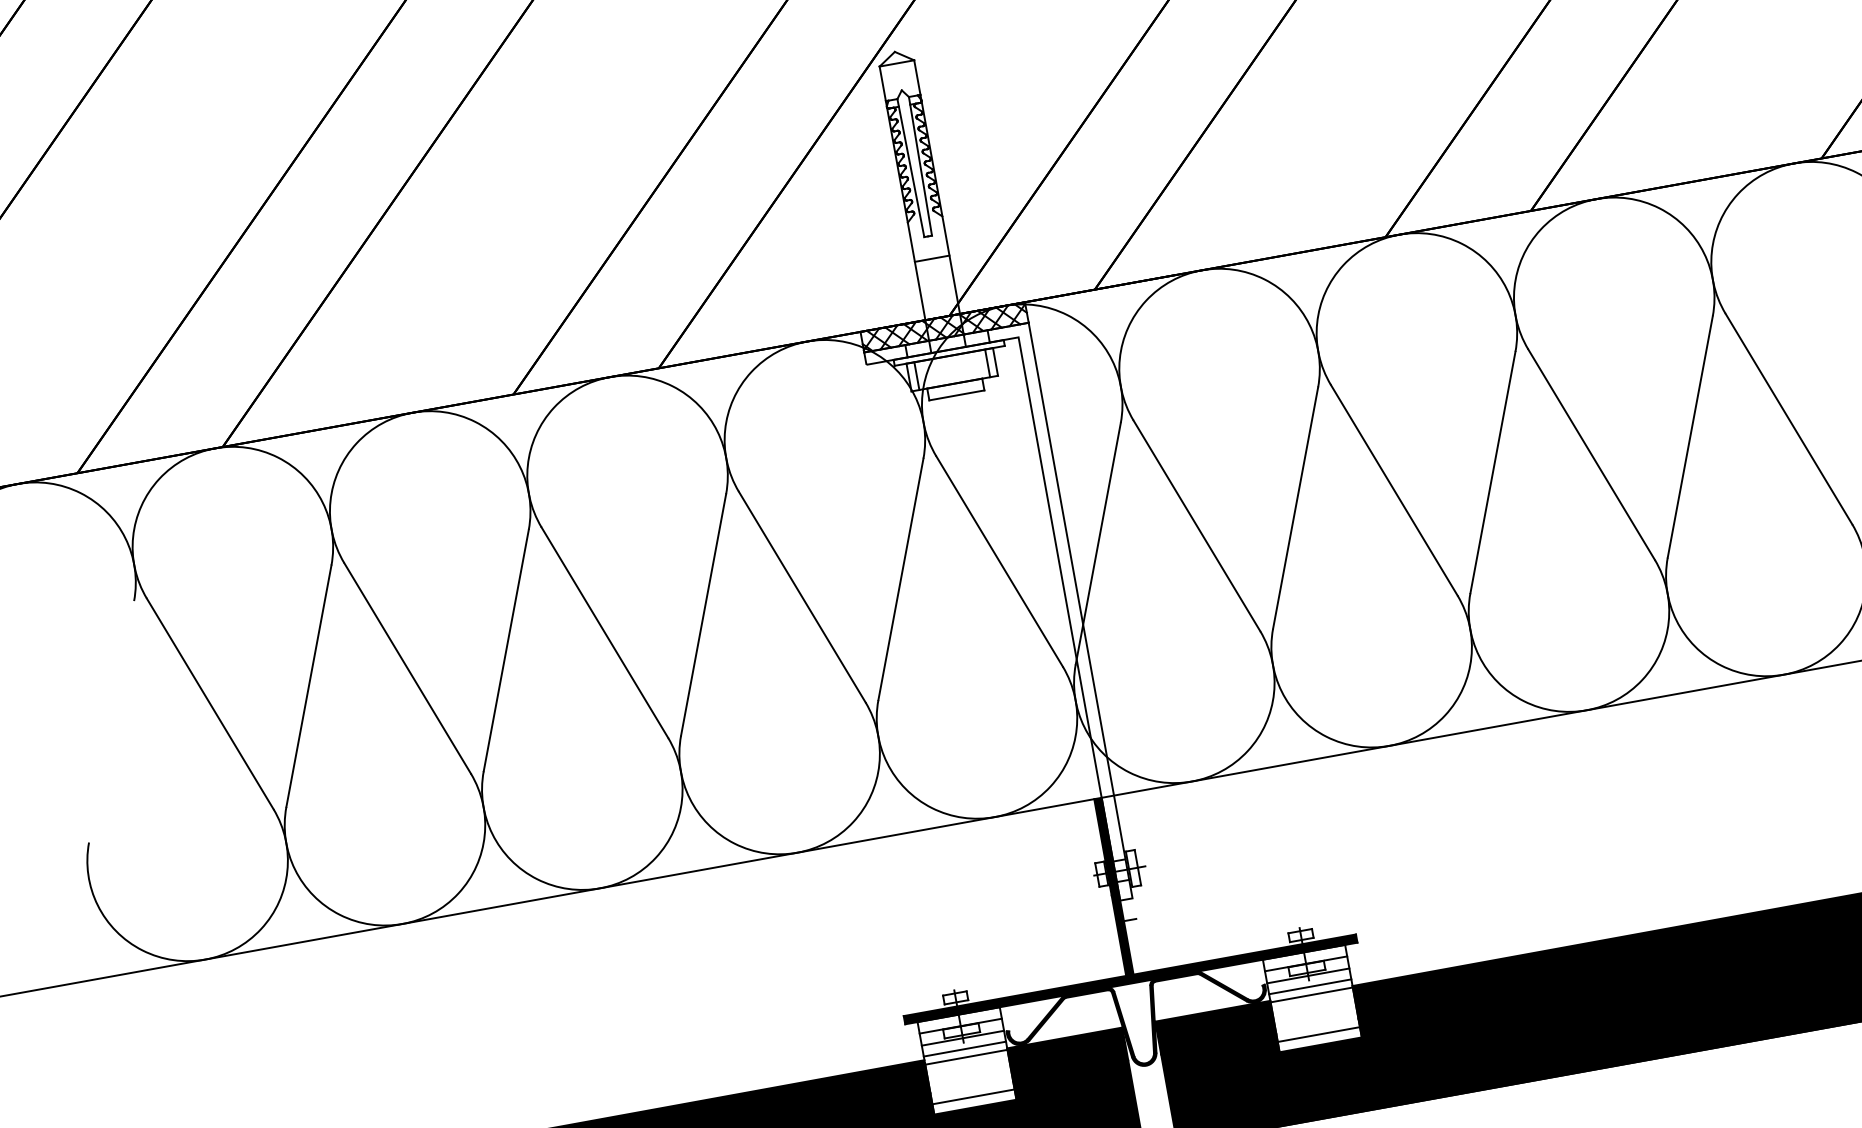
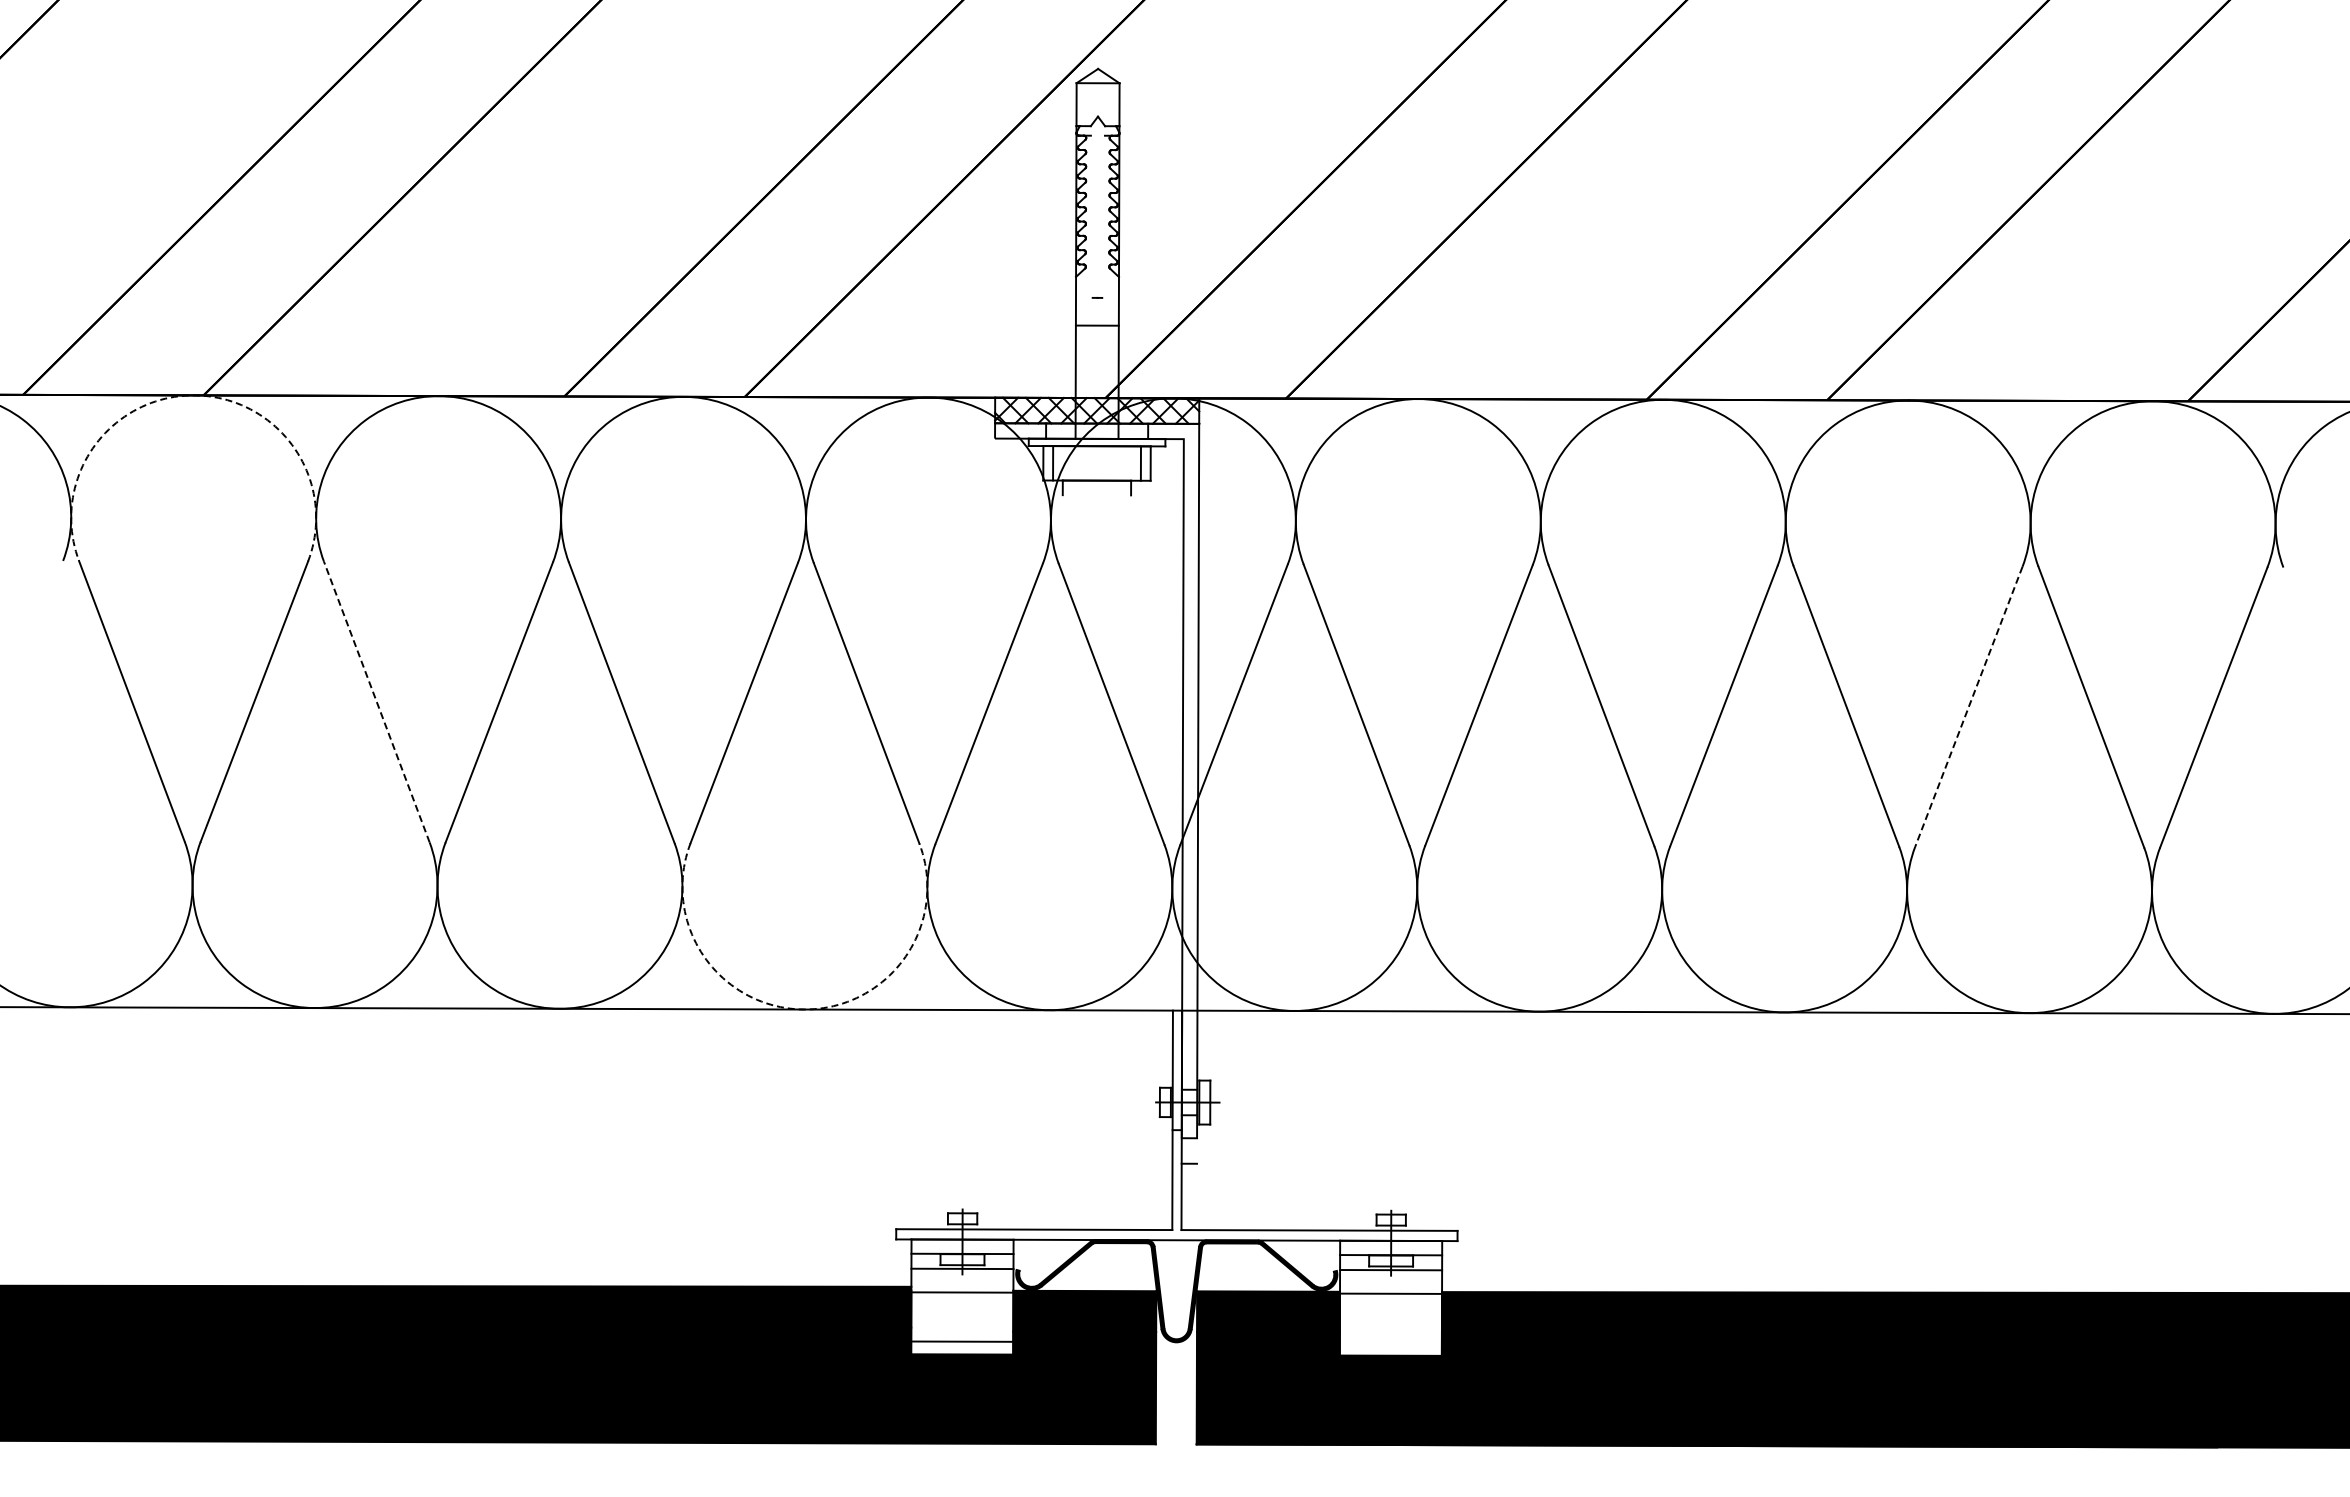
line: (920, 165) -> (1103, 211), removed
line: (910, 167) -> (1091, 211), removed
line: (956, 395) -> (1096, 495), removed
line: (1689, 436) -> (1968, 706), solid -> dashed
arc: (215, 448) -> (194, 395), solid -> dashed
line: (407, 668) -> (376, 702), solid -> dashed
arc: (797, 852) -> (804, 1009), solid -> dashed
fill: (1114, 891) -> (1176, 1125), removed
line: (1310, 986) -> (1391, 1283), removed
line: (1318, 1034) -> (1390, 1342), removed
line: (964, 1049) -> (962, 1282), removed

